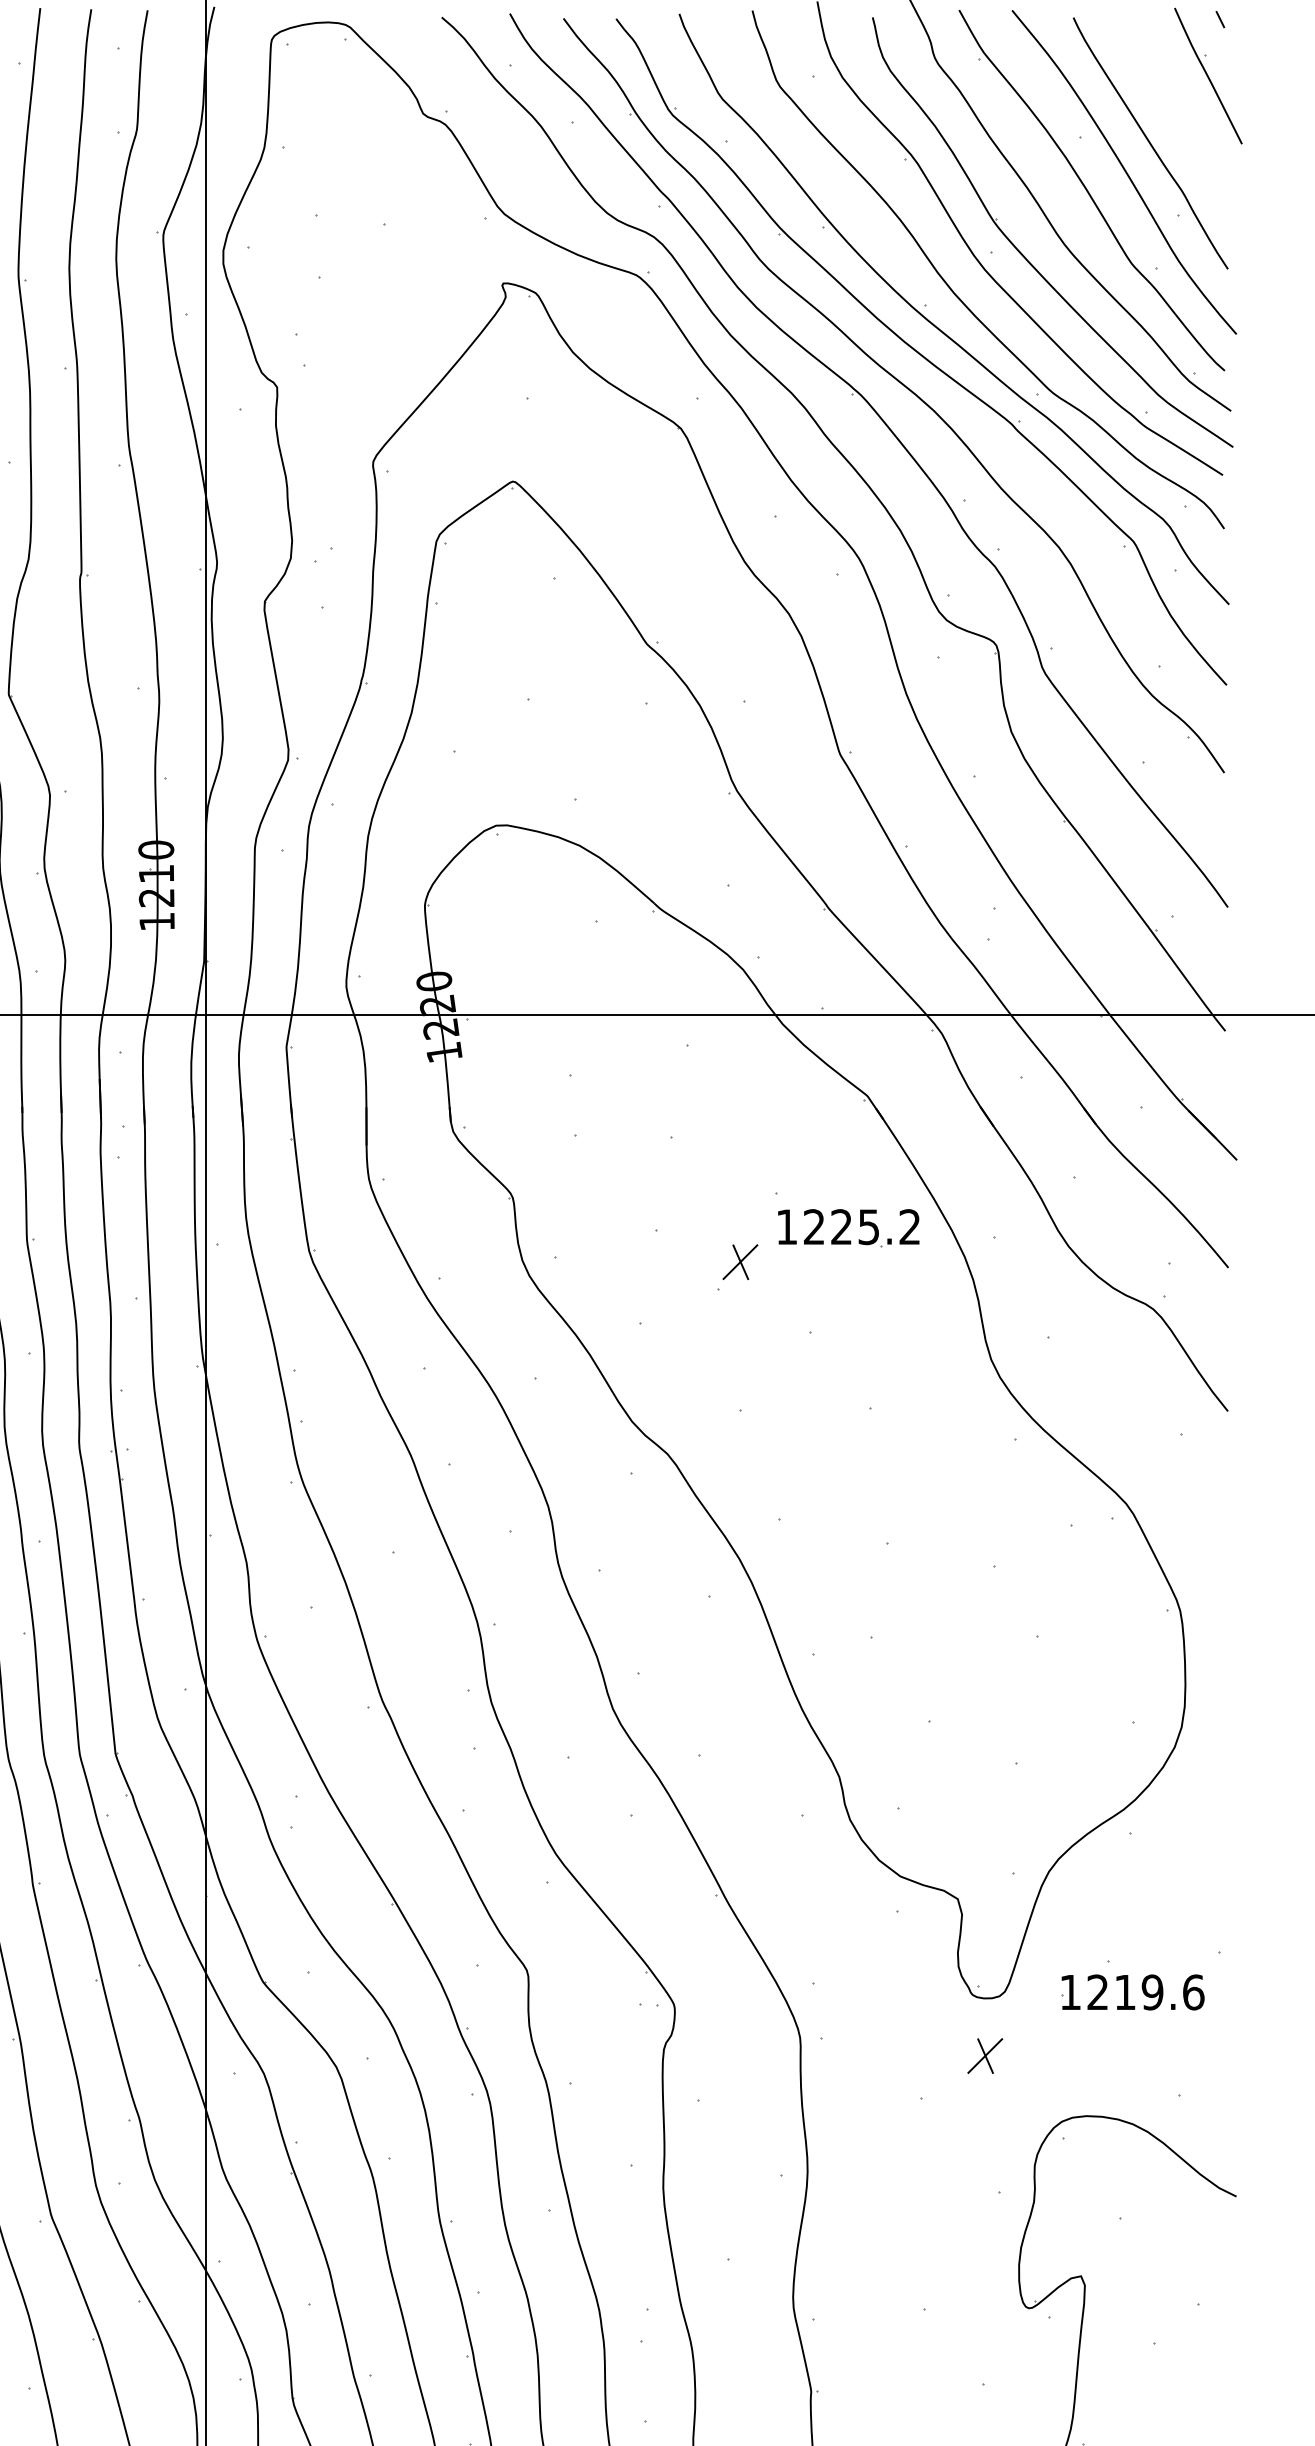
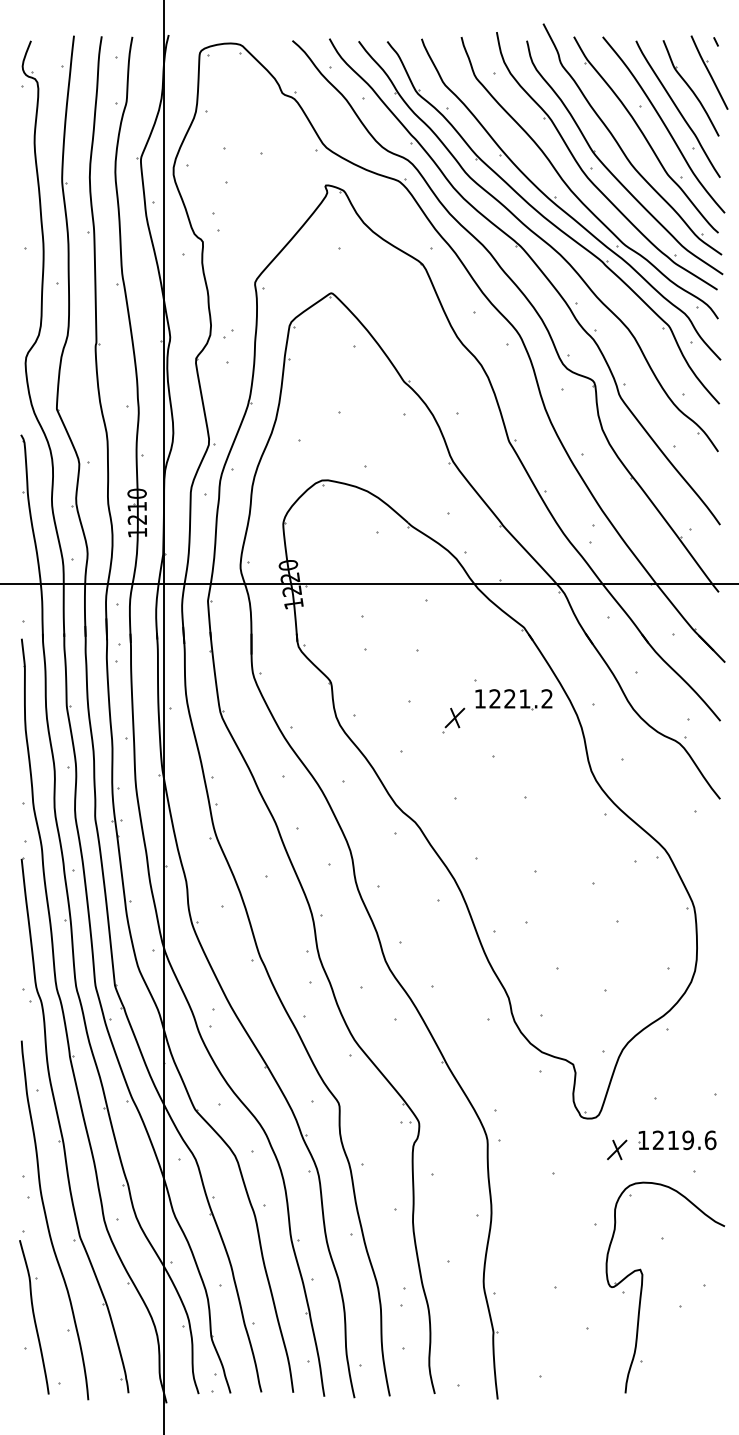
part: (1173, 105) -> (690, 88), added
text: (868, 1226) -> (524, 698), 1225.2 -> 1221.2
part: (1132, 1992) -> (677, 1140), moved
part: (985, 2055) -> (617, 1149), moved

